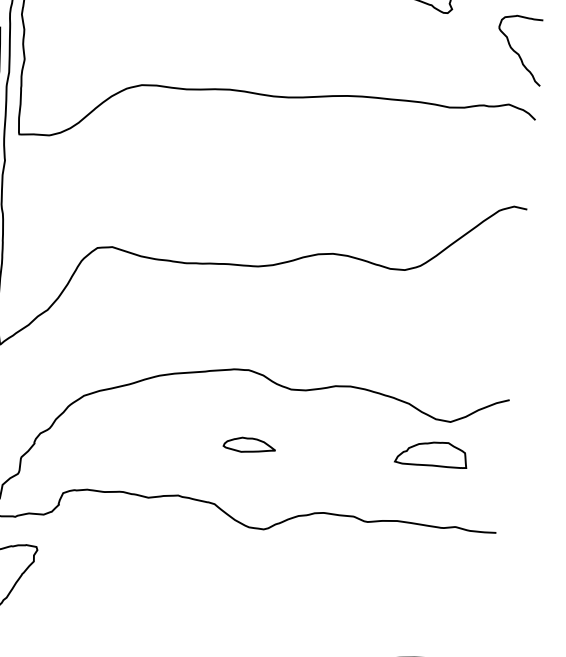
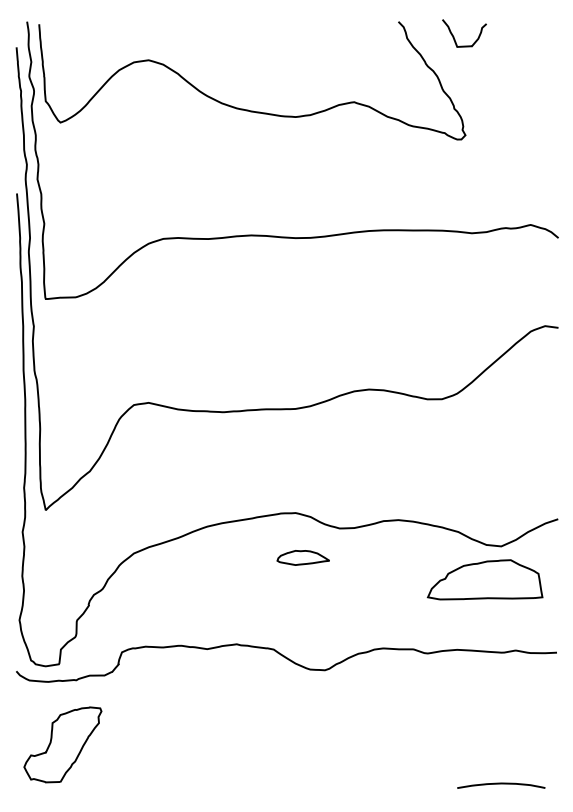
curve: (516, 51) -> (533, 171), removed
part: (248, 444) -> (302, 557), moved
part: (431, 453) -> (485, 579), size x1.6

